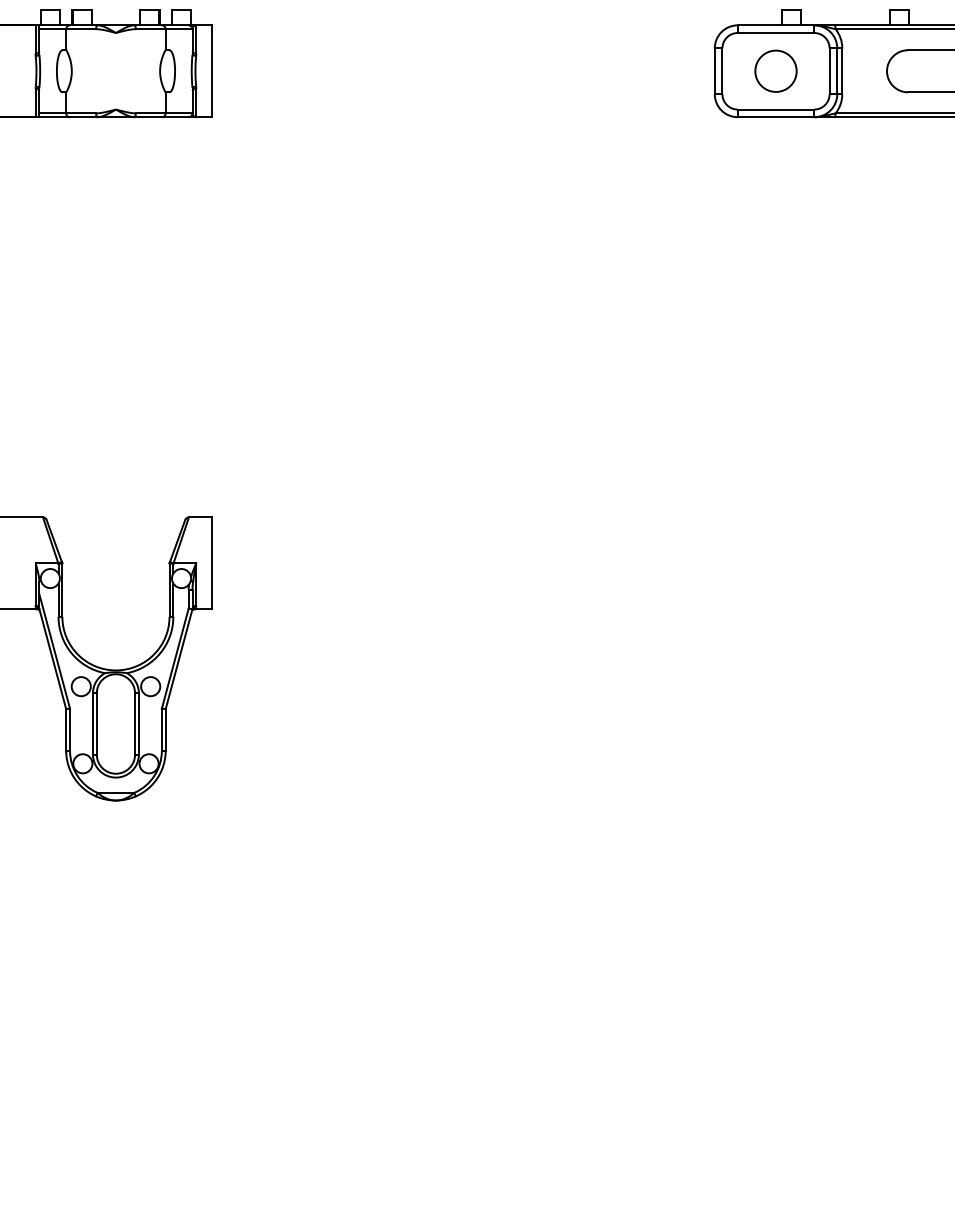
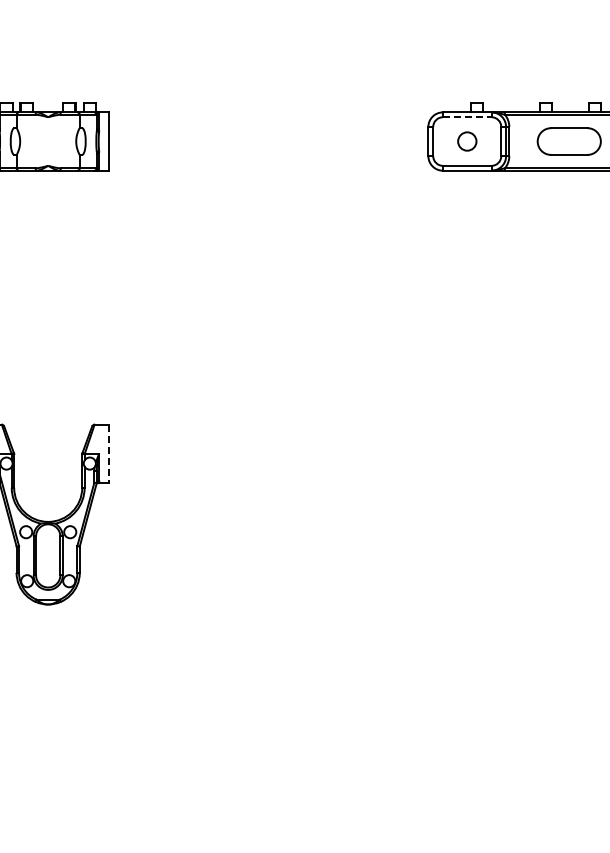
line: (776, 33) -> (467, 117), solid -> dashed
circle: (776, 71) -> (467, 141), size x0.7
line: (210, 564) -> (108, 454), solid -> dashed

